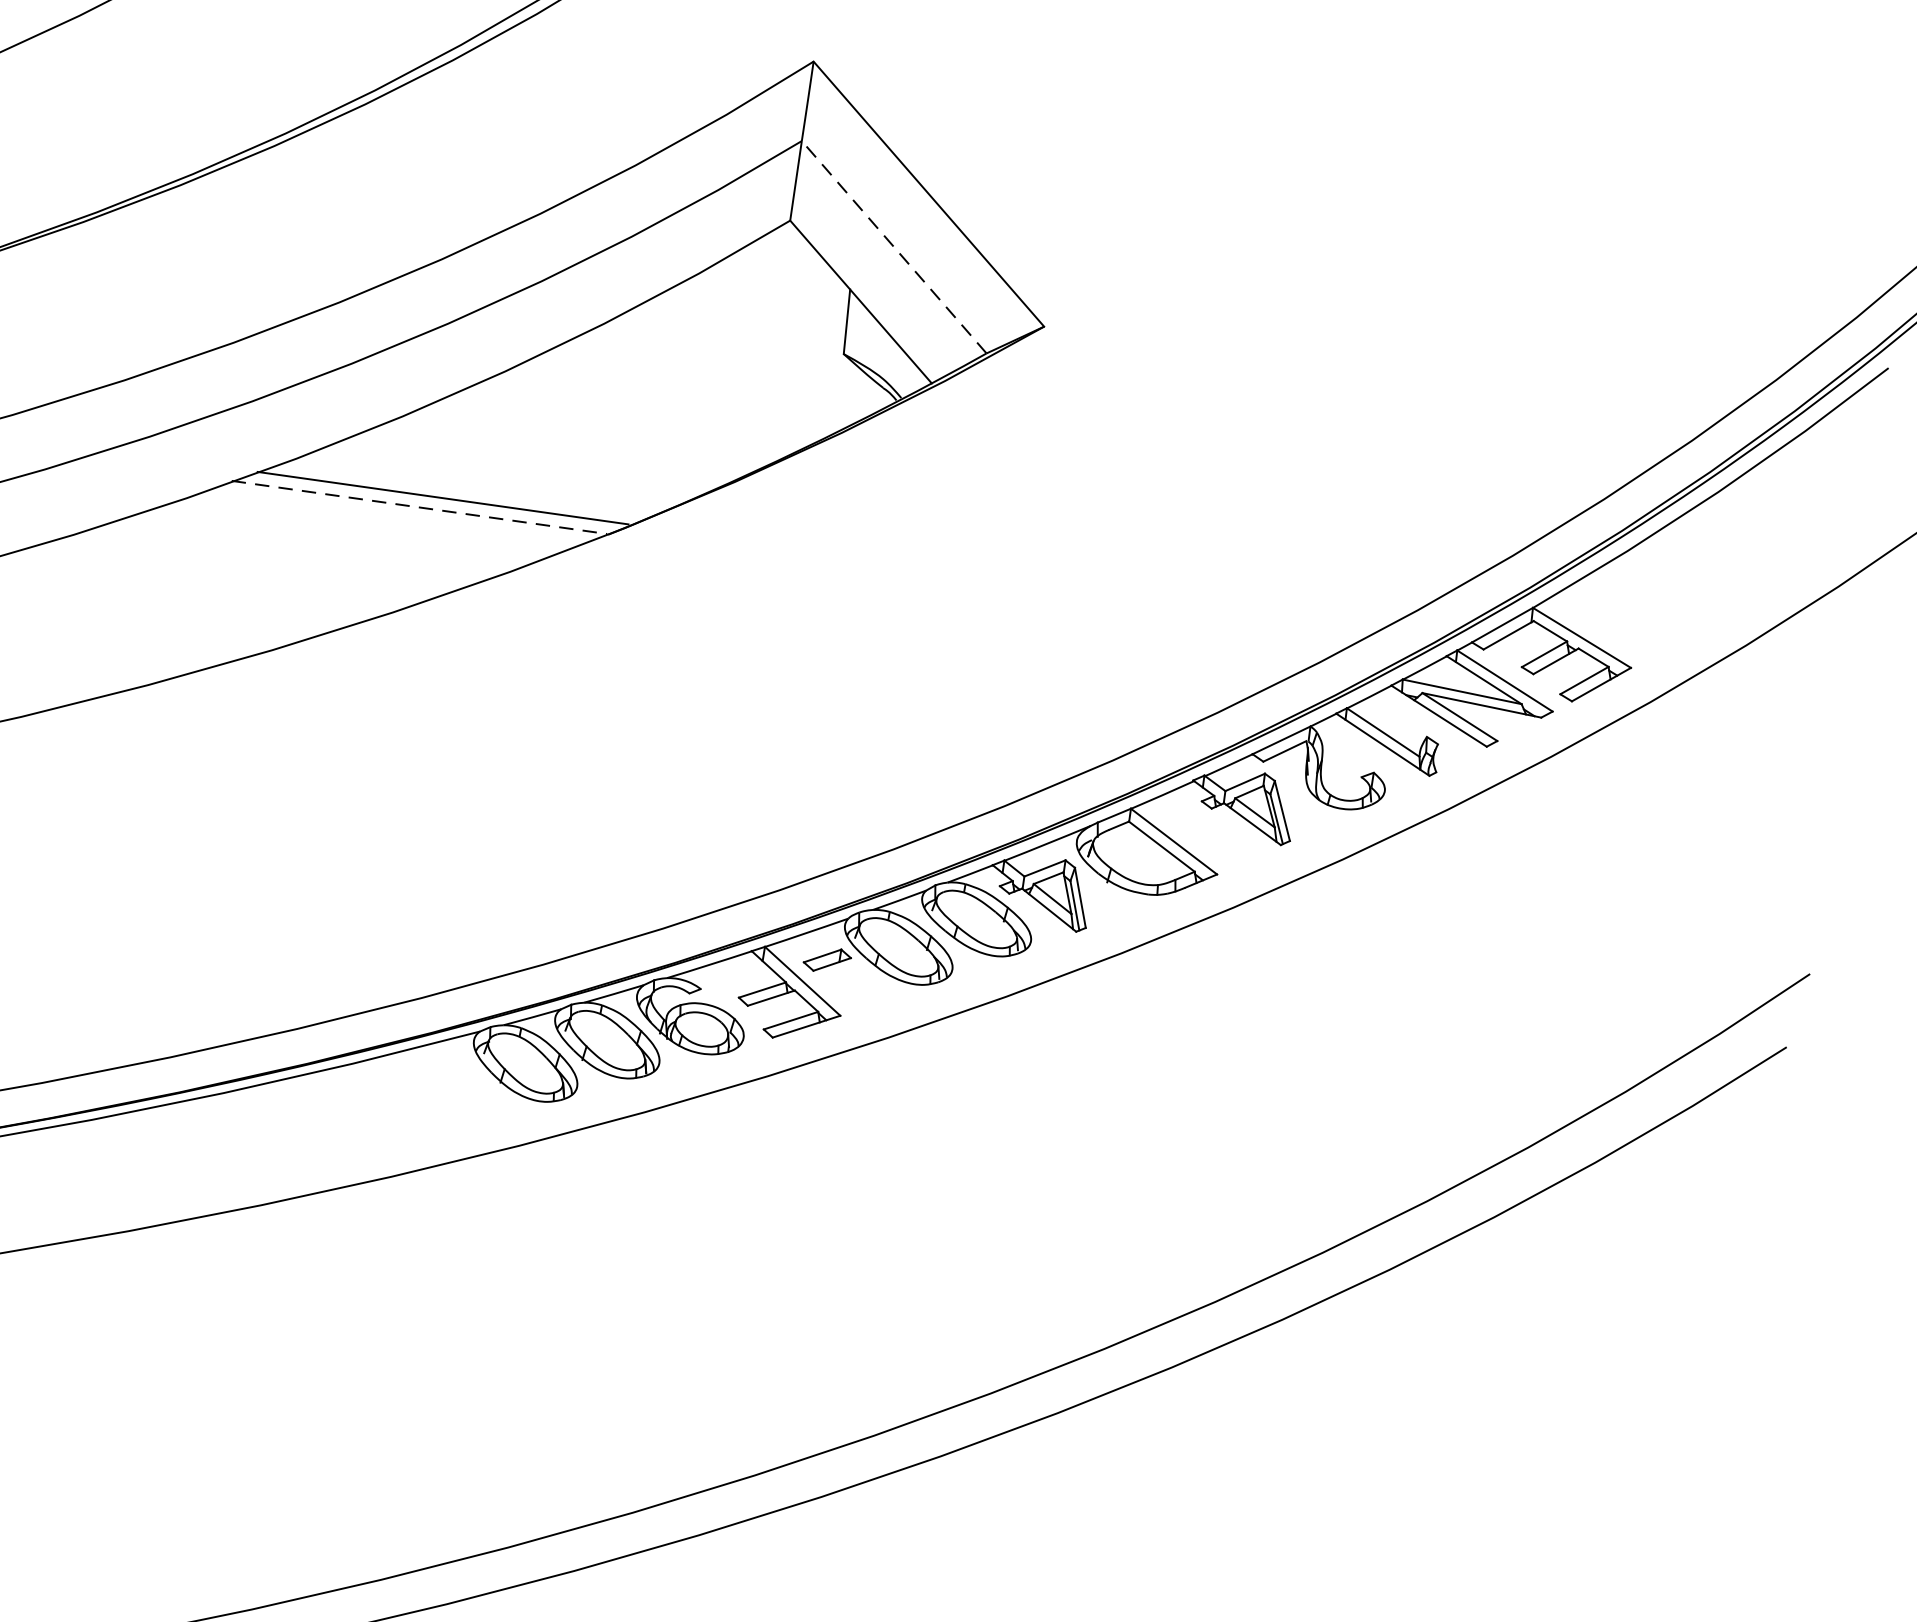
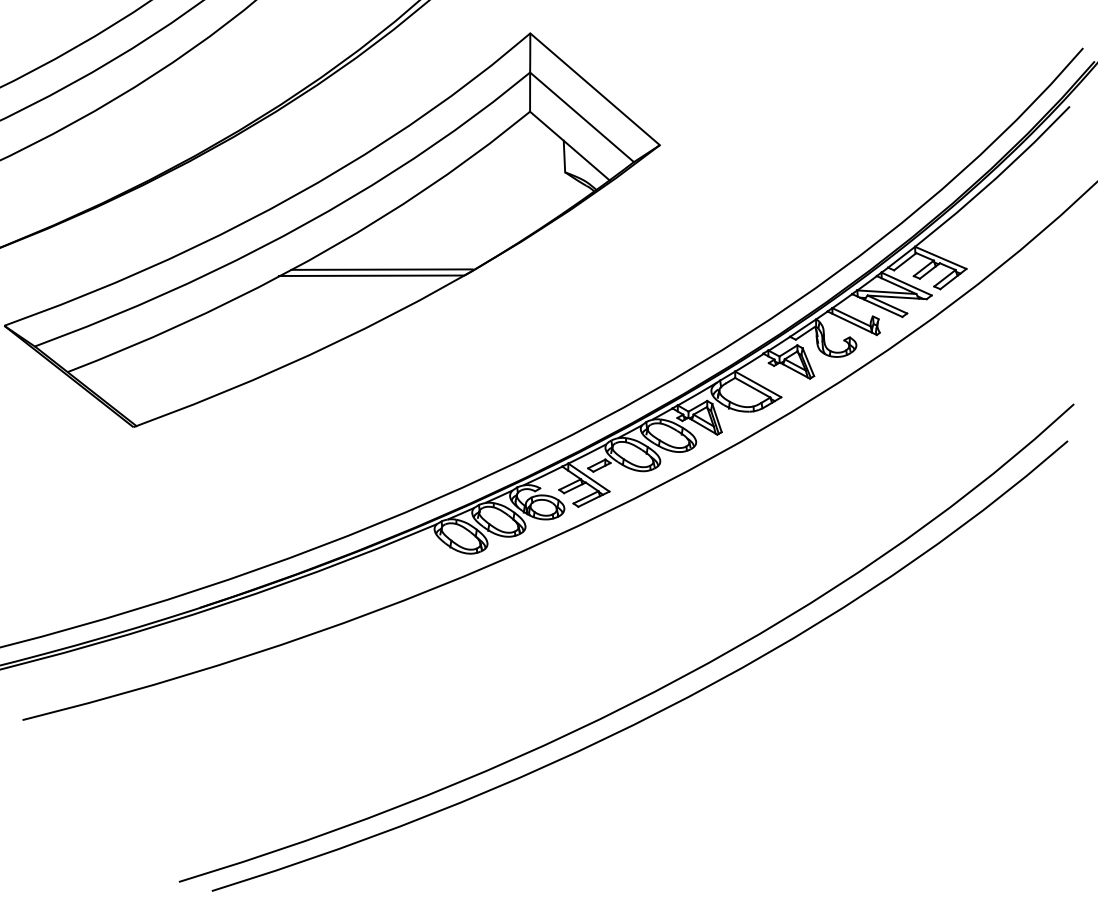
line: (895, 247) -> (582, 117), dashed -> solid
line: (420, 507) -> (371, 275), dashed -> solid

